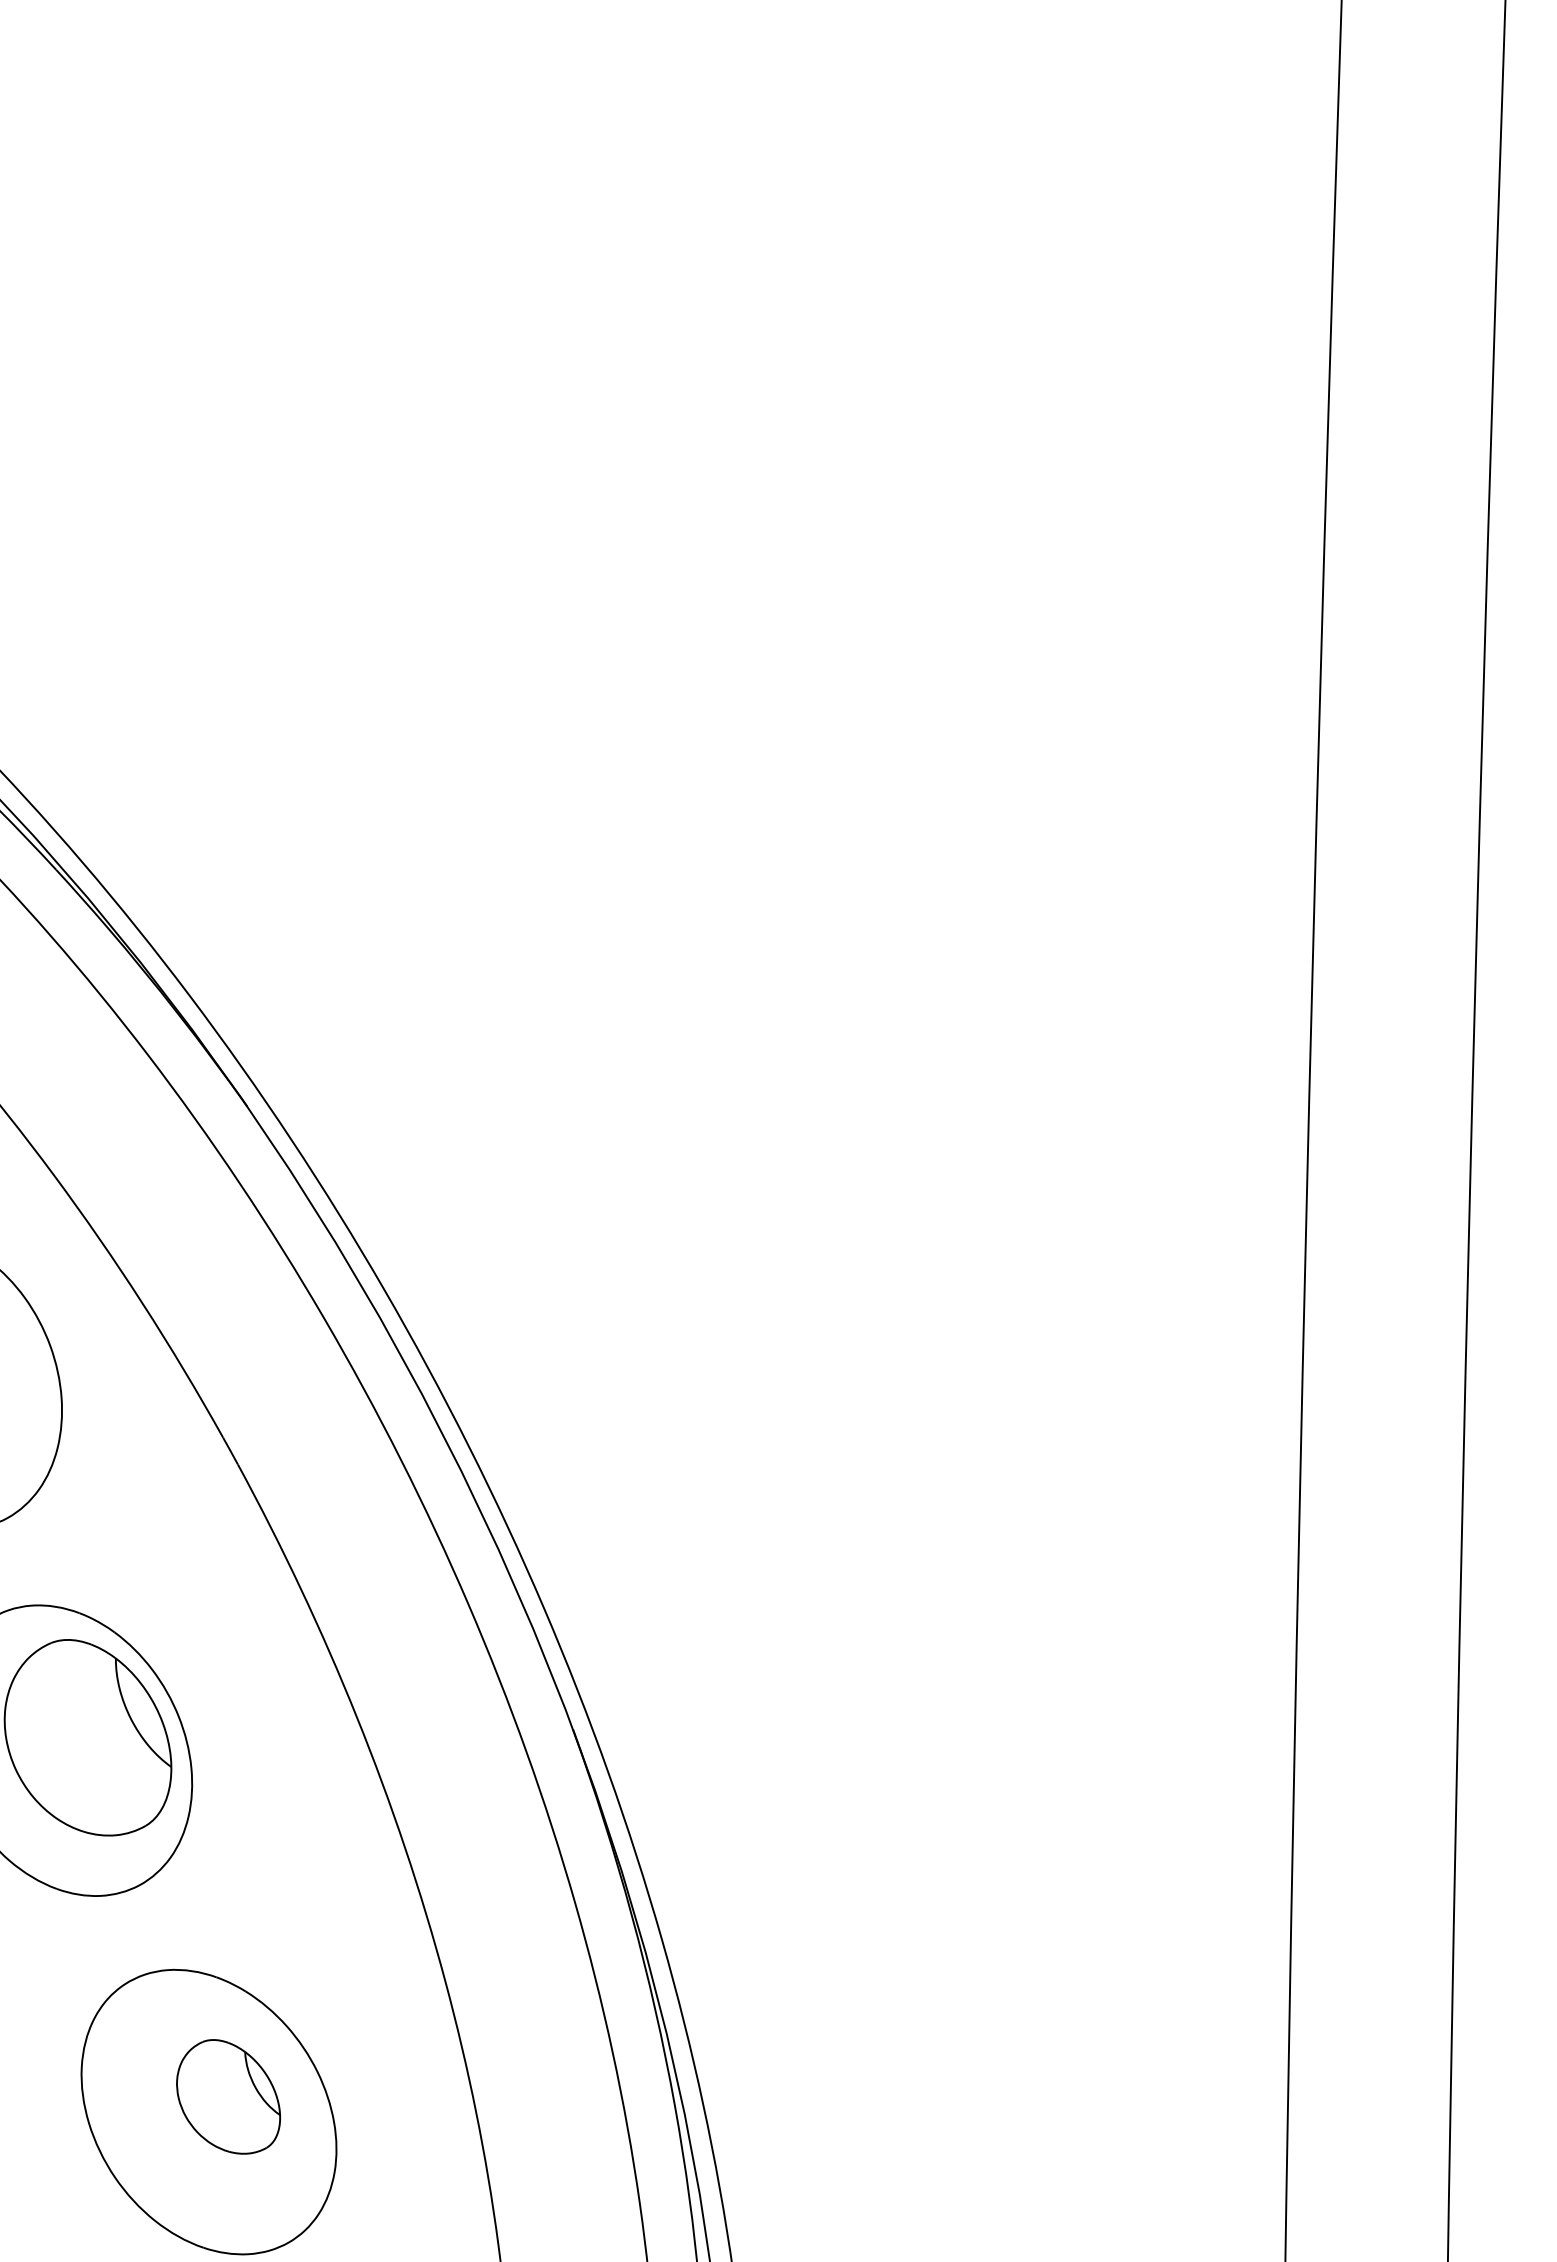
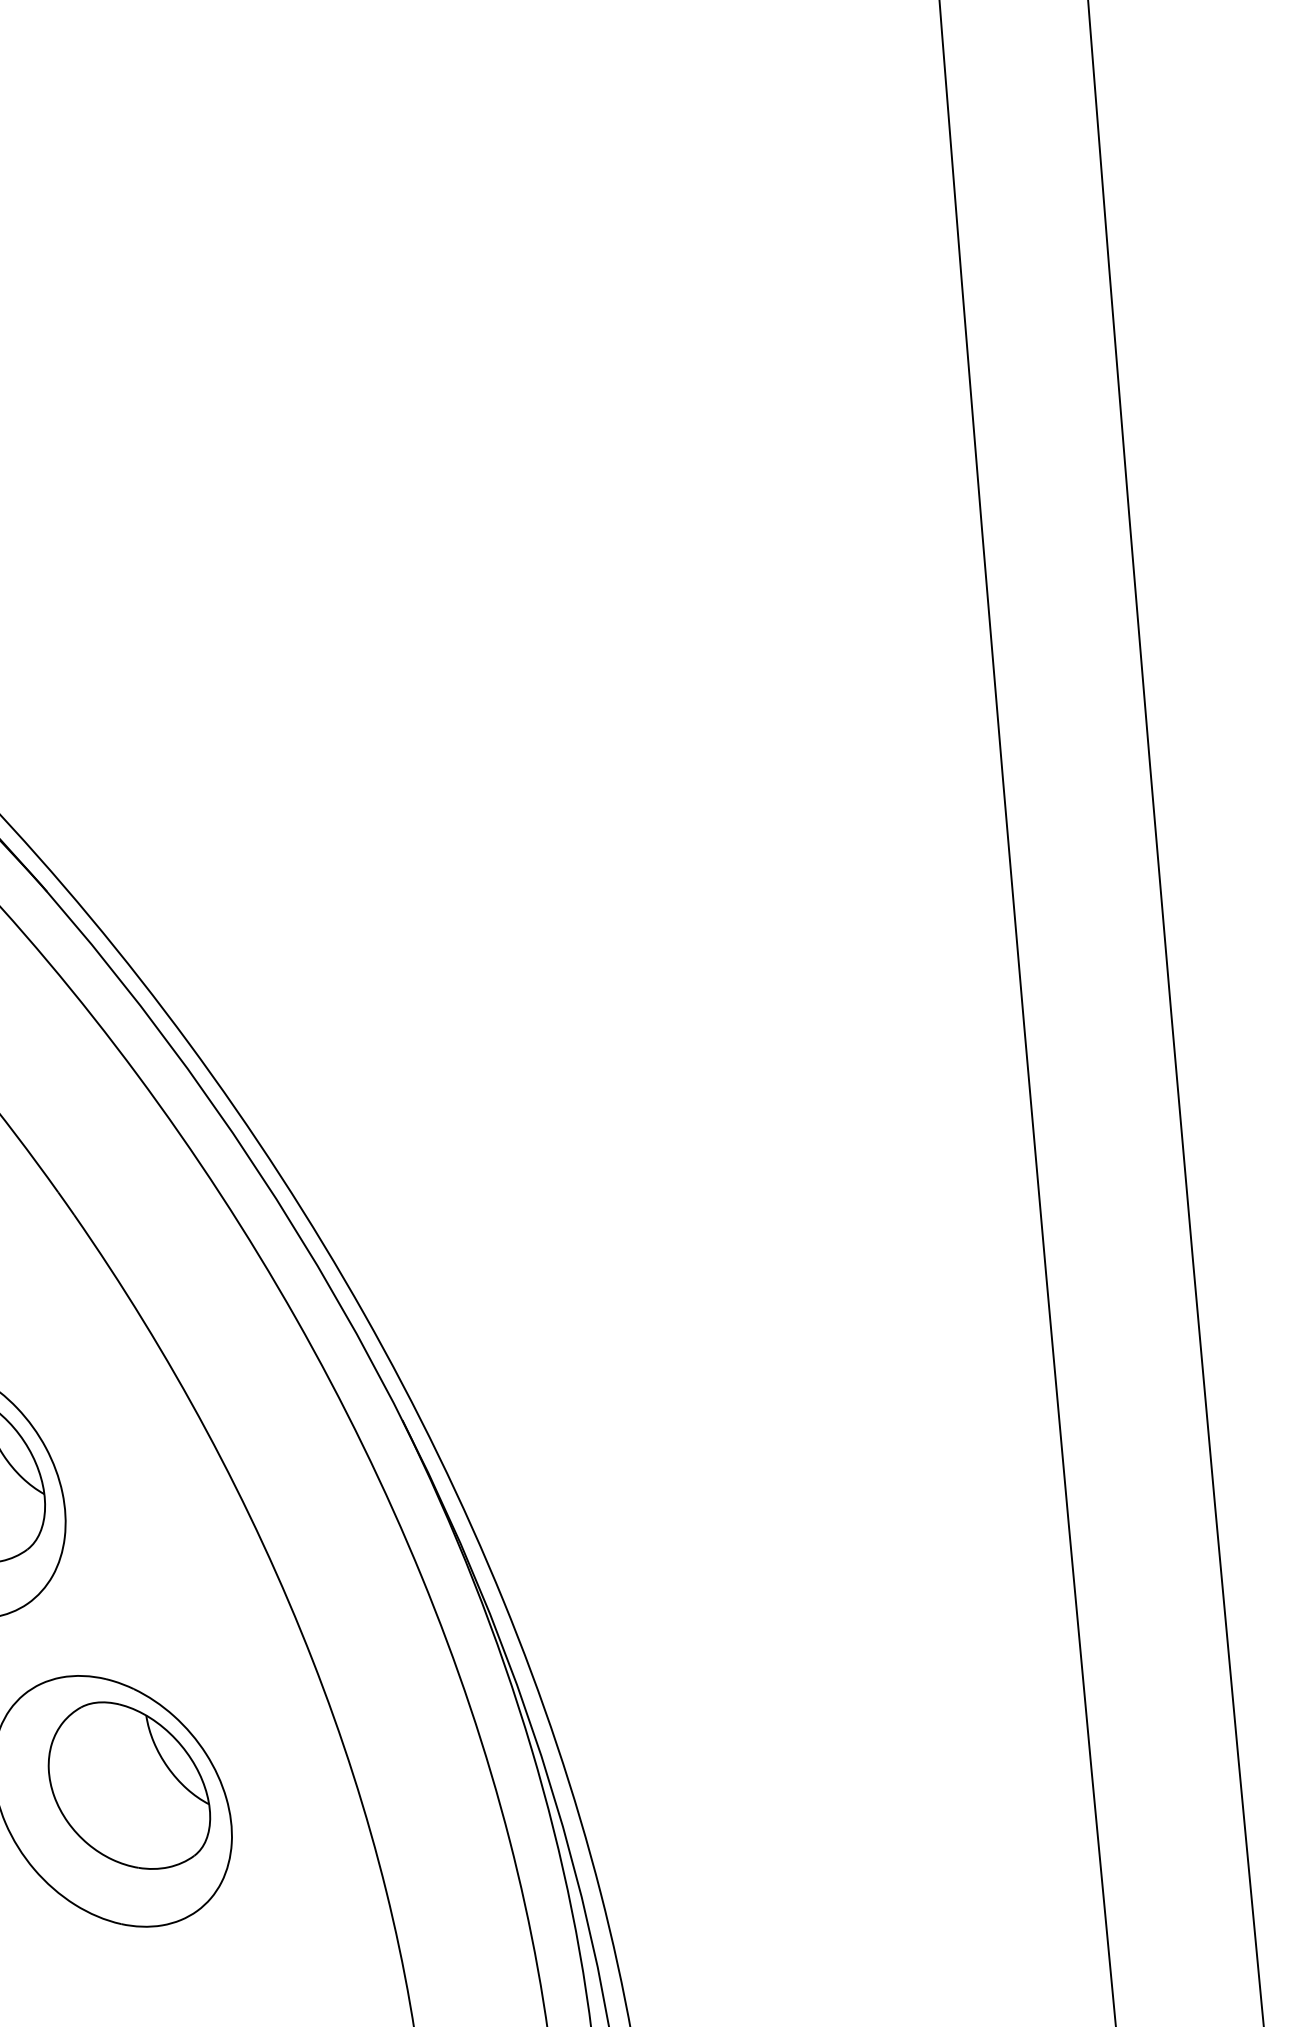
part: (228, 2096) -> (128, 1785), size x1.67

